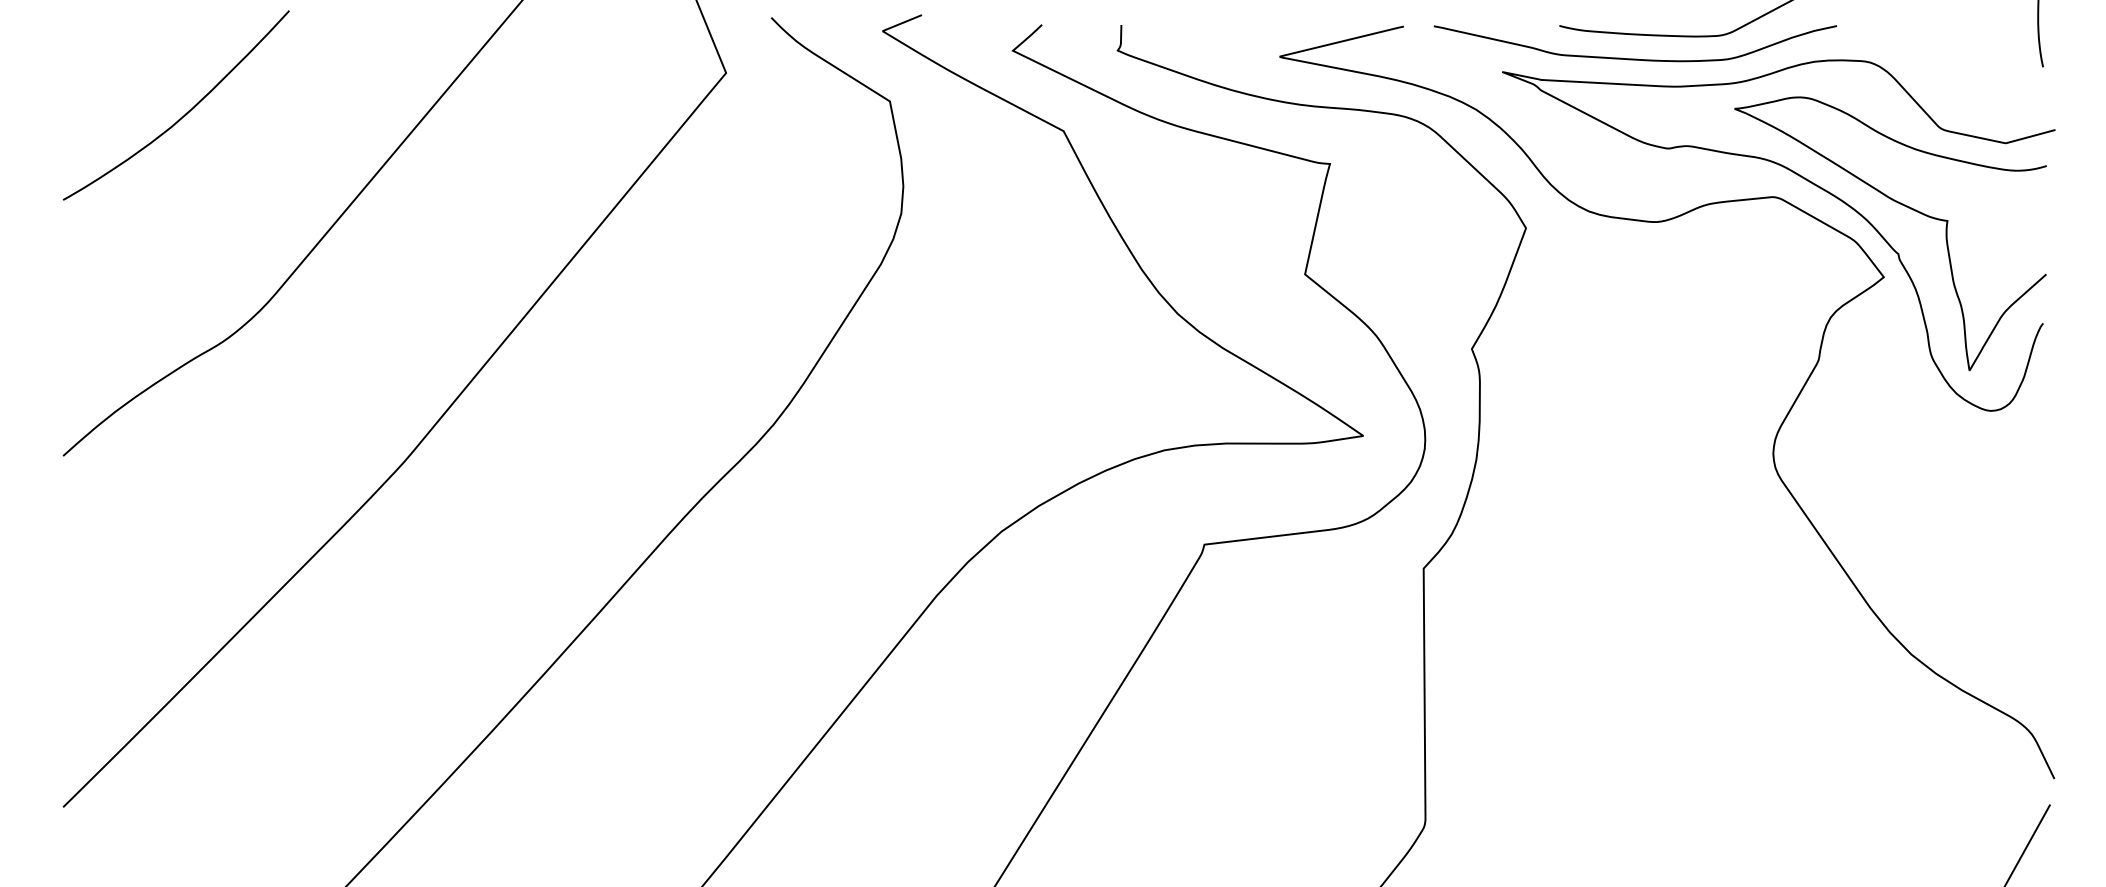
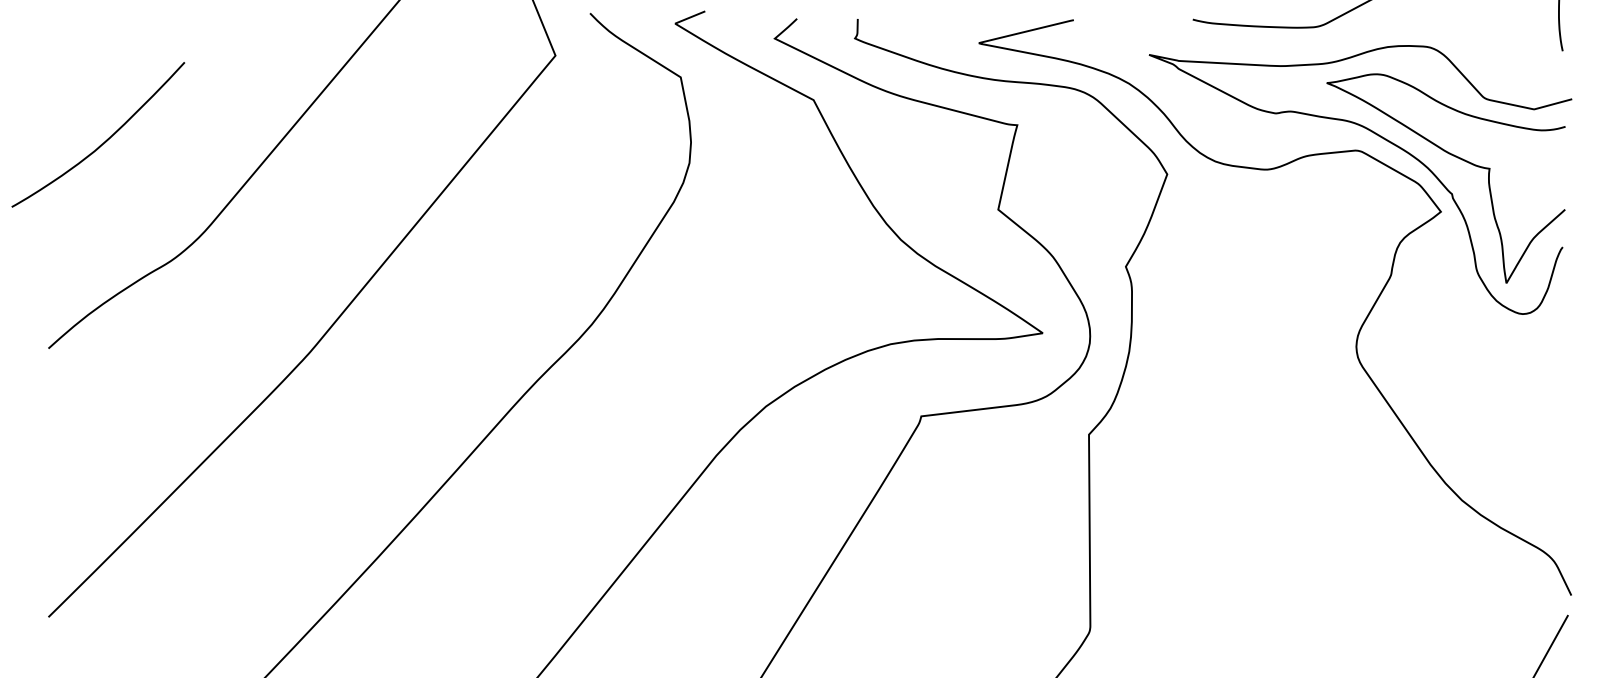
curve: (1635, 58) -> (1250, 44), removed
curve: (185, 113) -> (105, 140), moved

